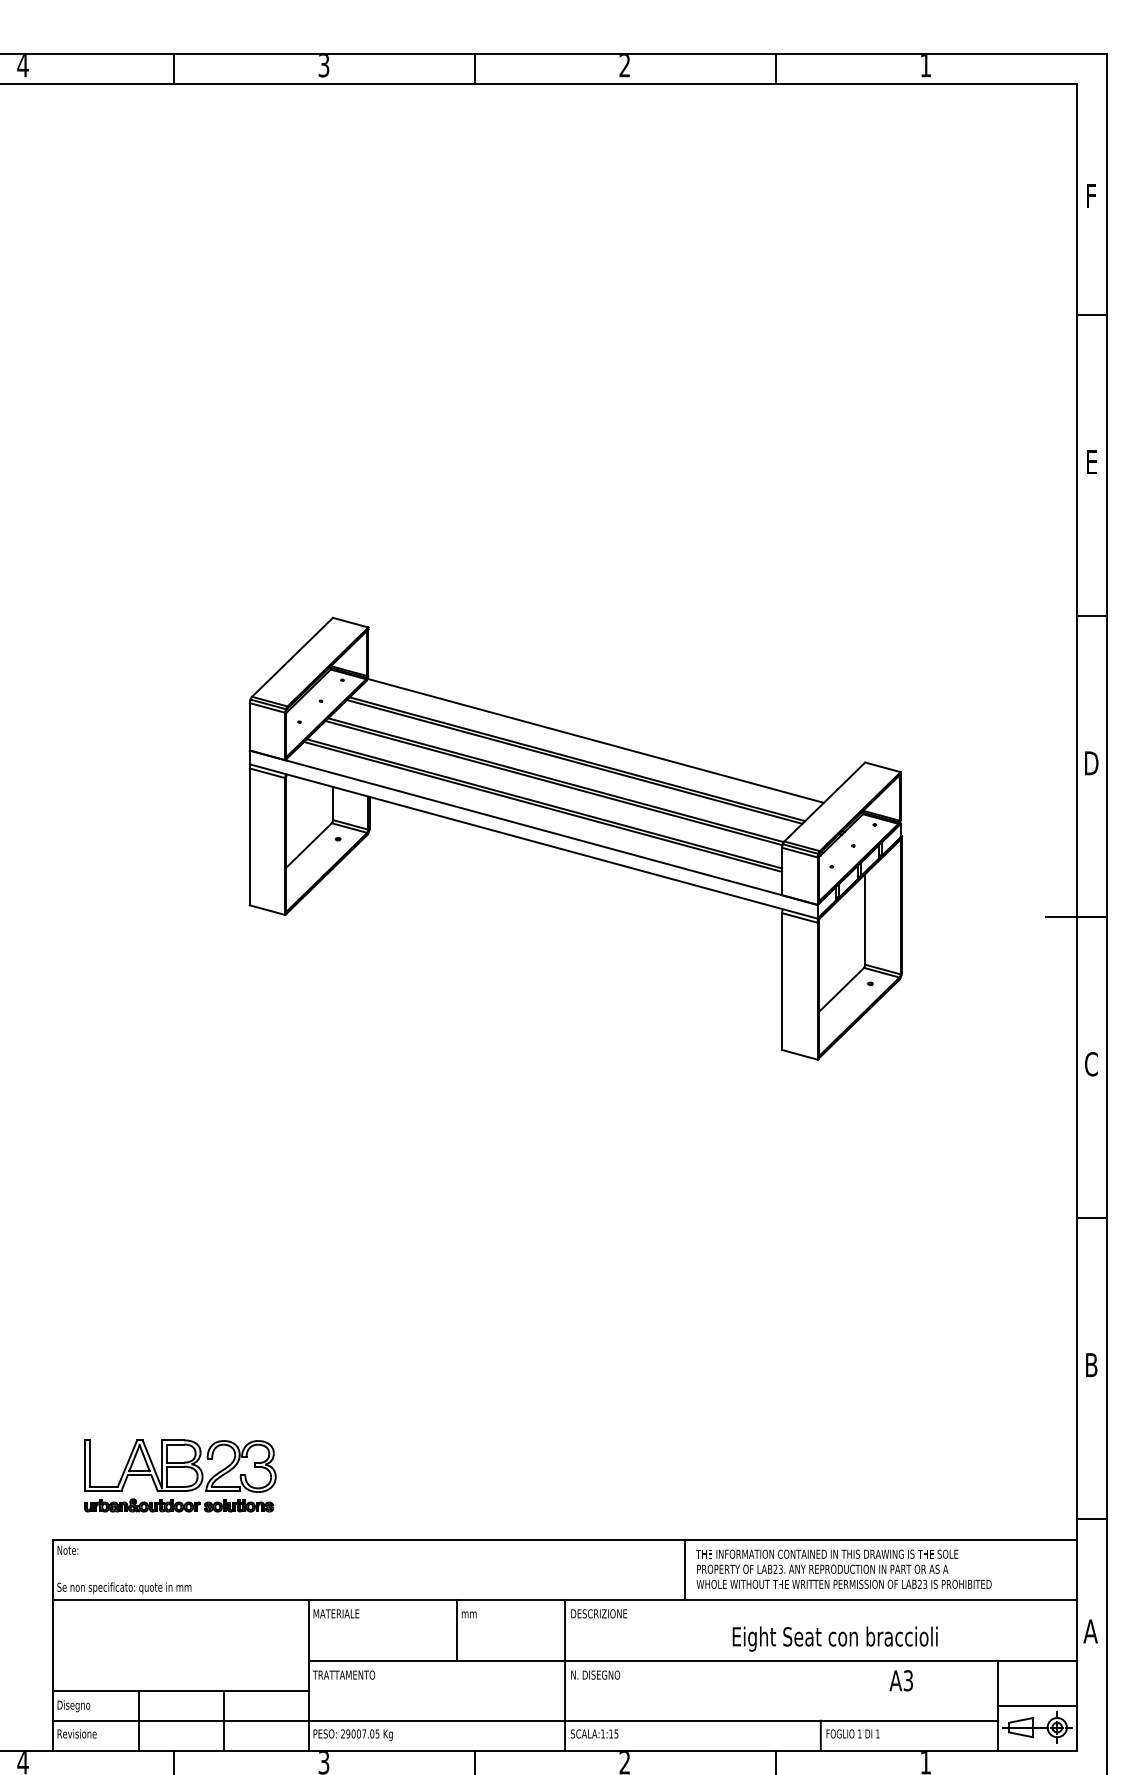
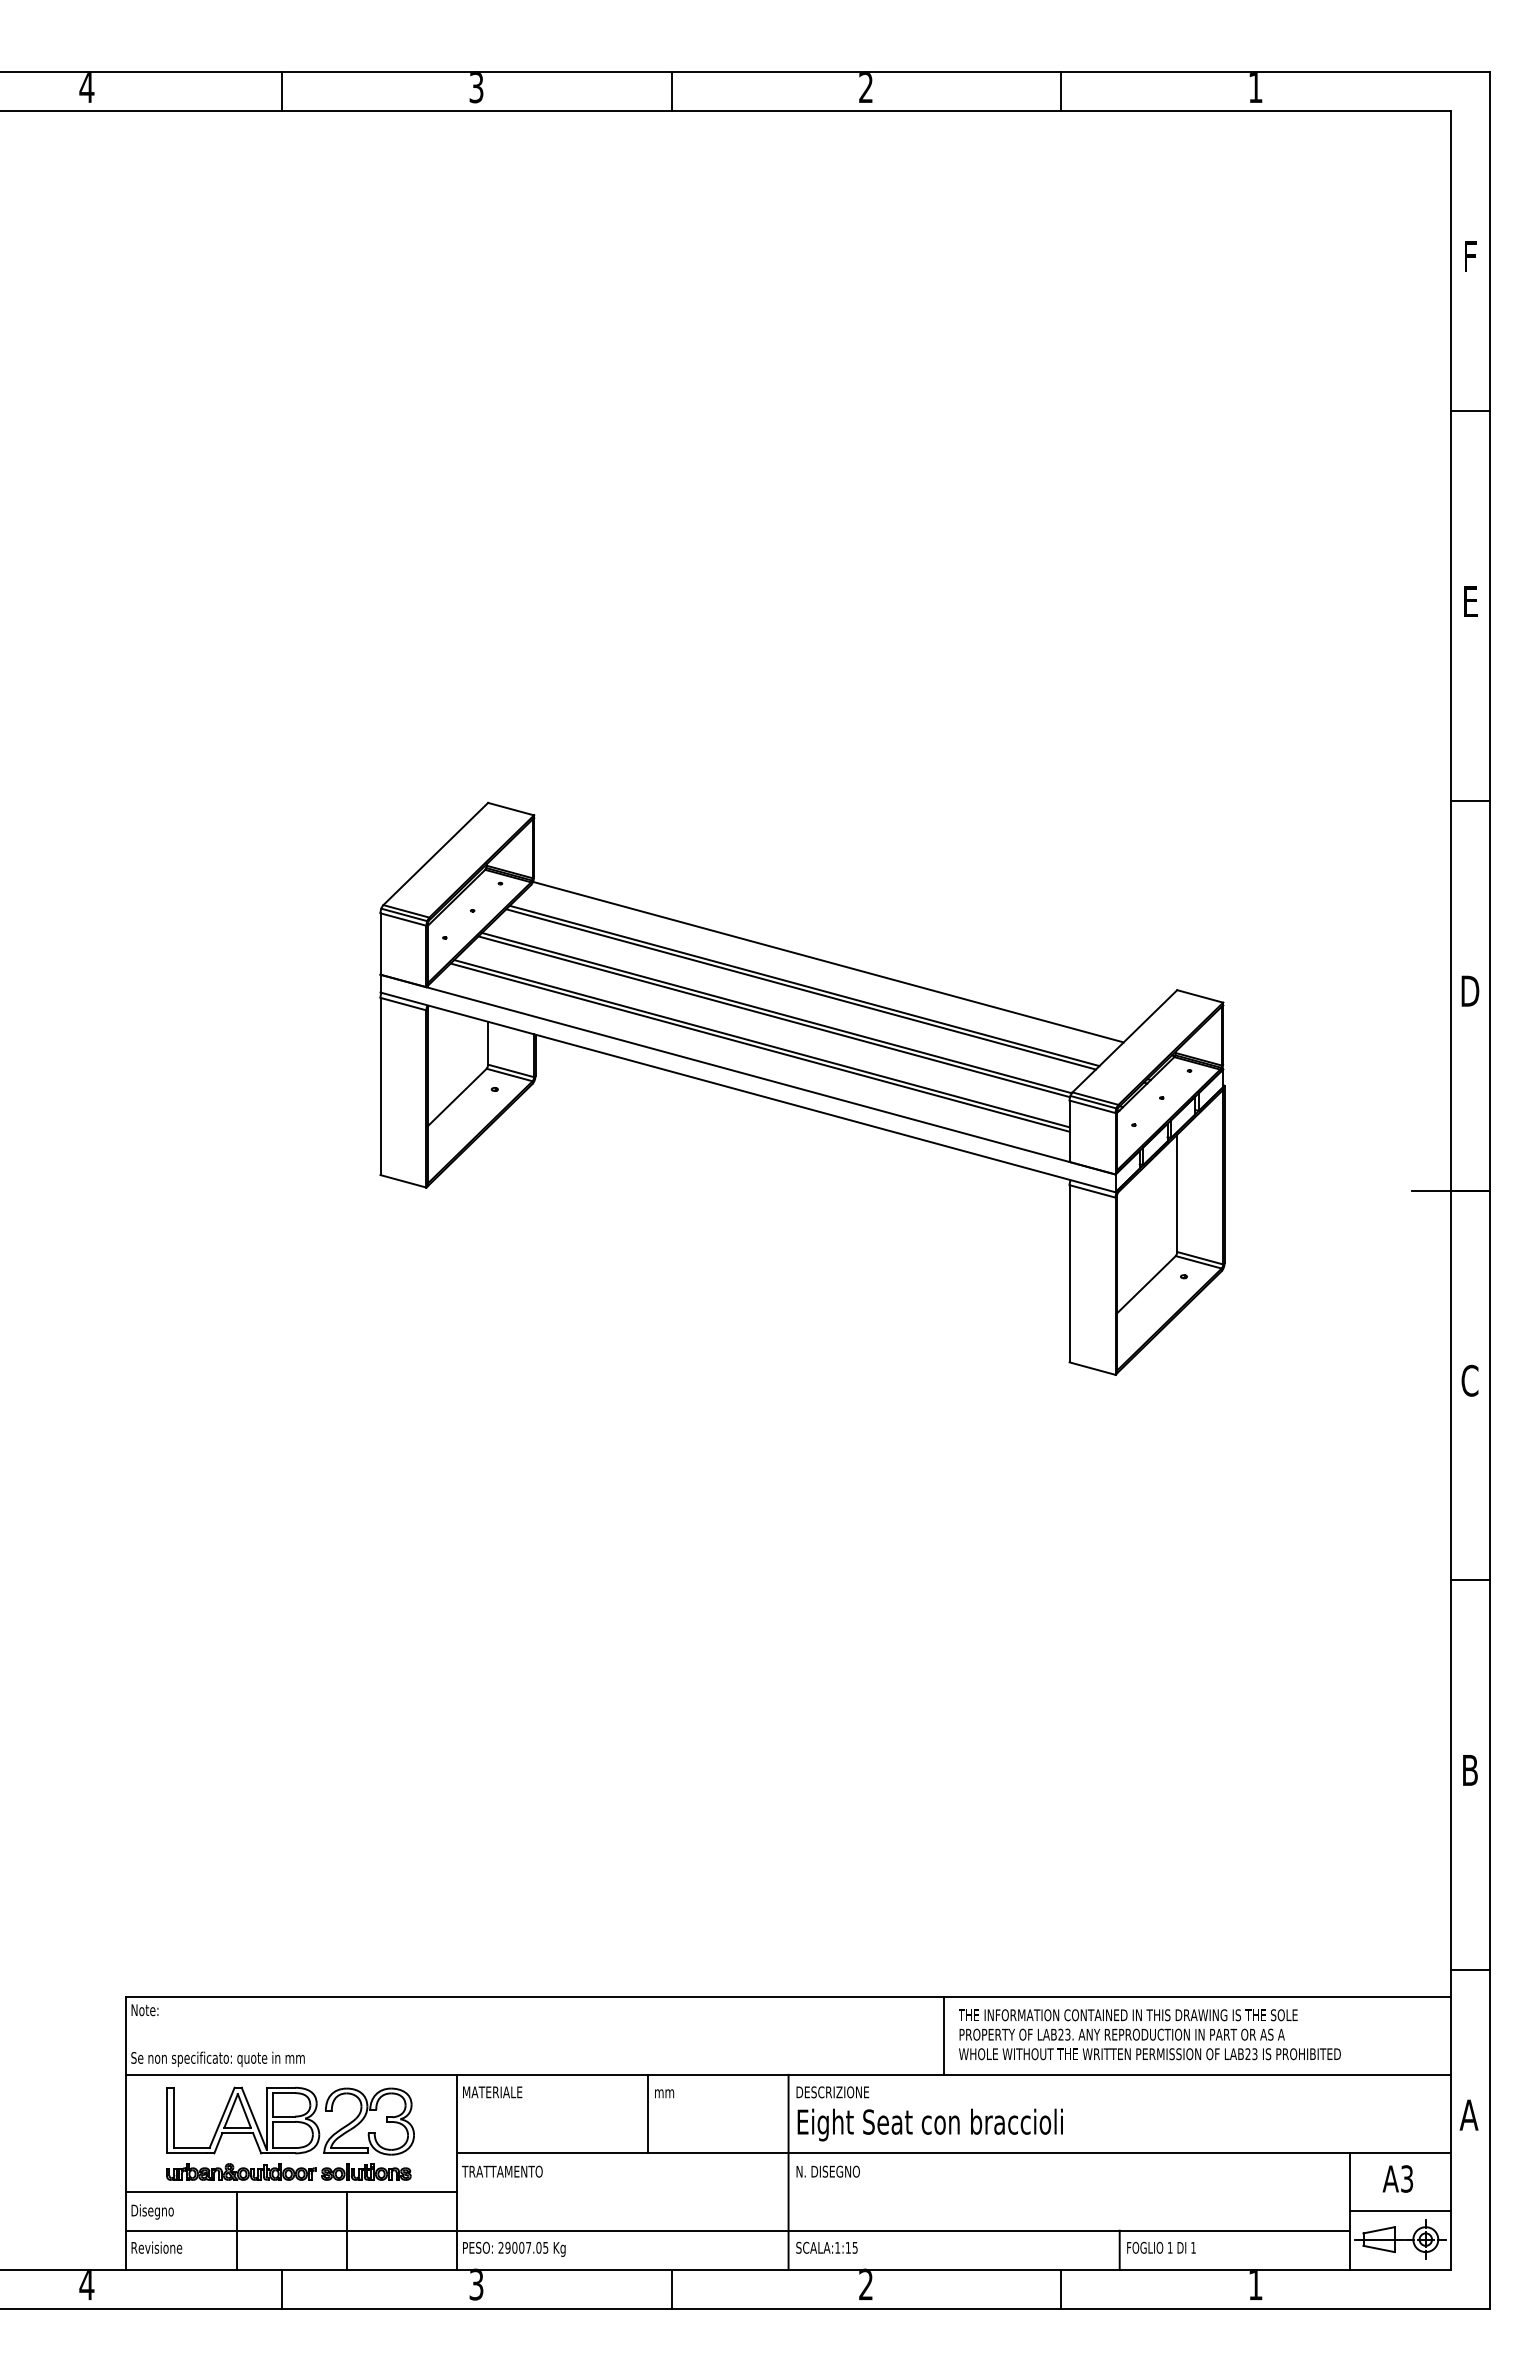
part: (180, 1475) -> (290, 2133), moved
text: (834, 1638) -> (929, 2124), moved
text: (900, 1680) -> (1397, 2178), moved

